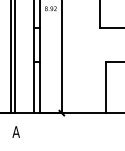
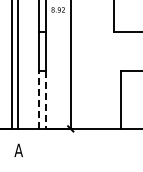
line: (34, 87) -> (39, 99), solid -> dashed
line: (40, 88) -> (46, 100), solid -> dashed

